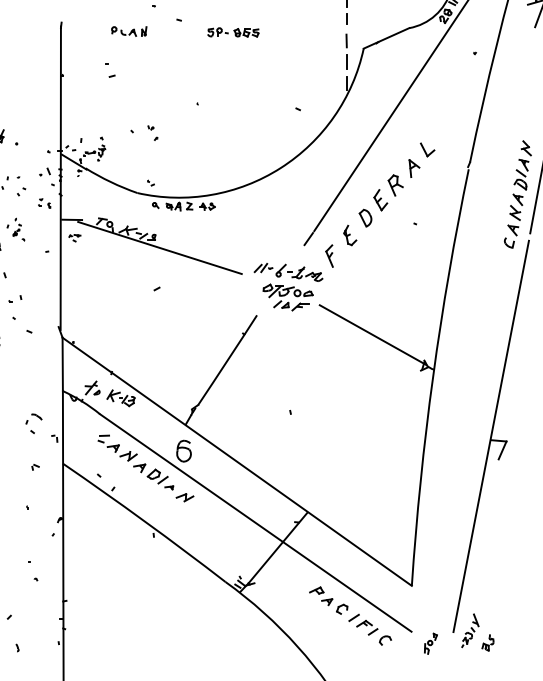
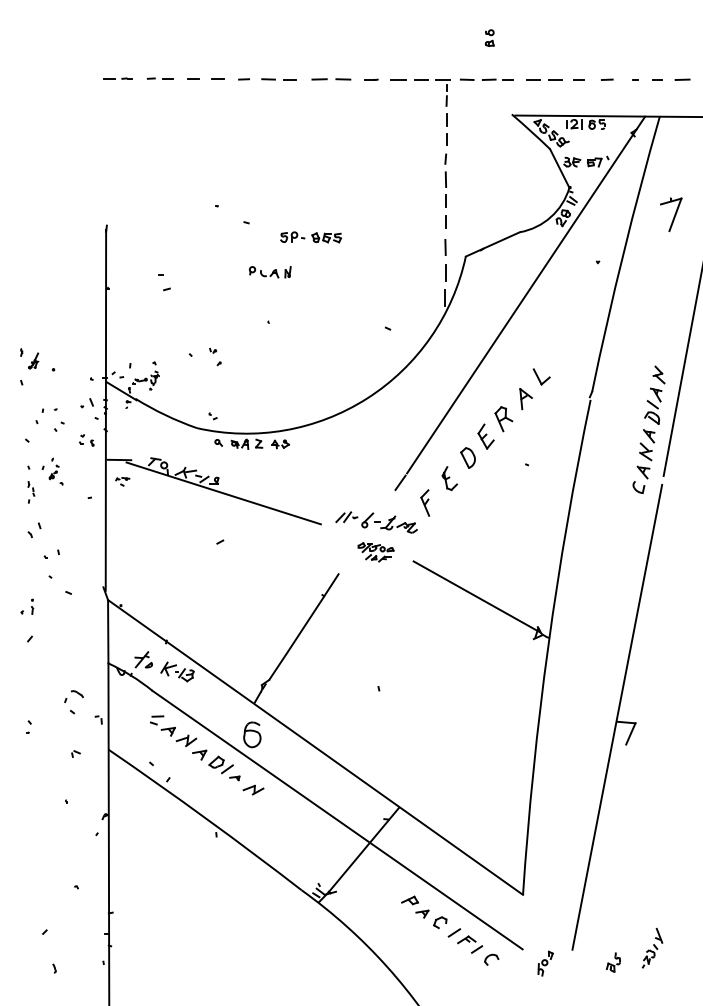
part: (128, 31) -> (269, 272), moved
part: (287, 297) -> (375, 552), size x0.6
part: (470, 630) -> (652, 947), moved

